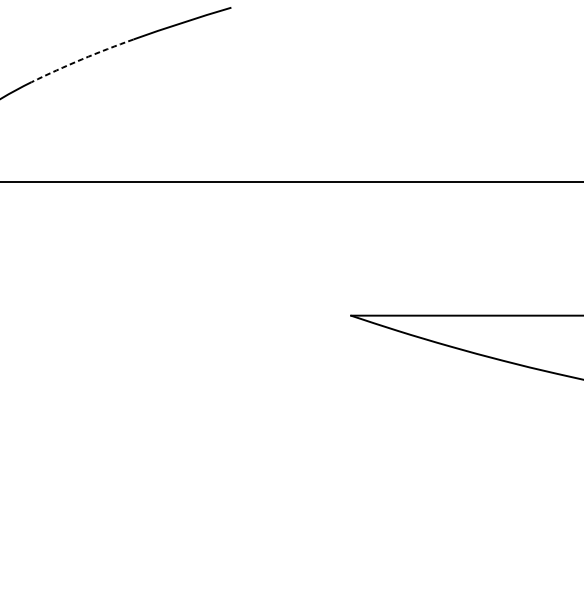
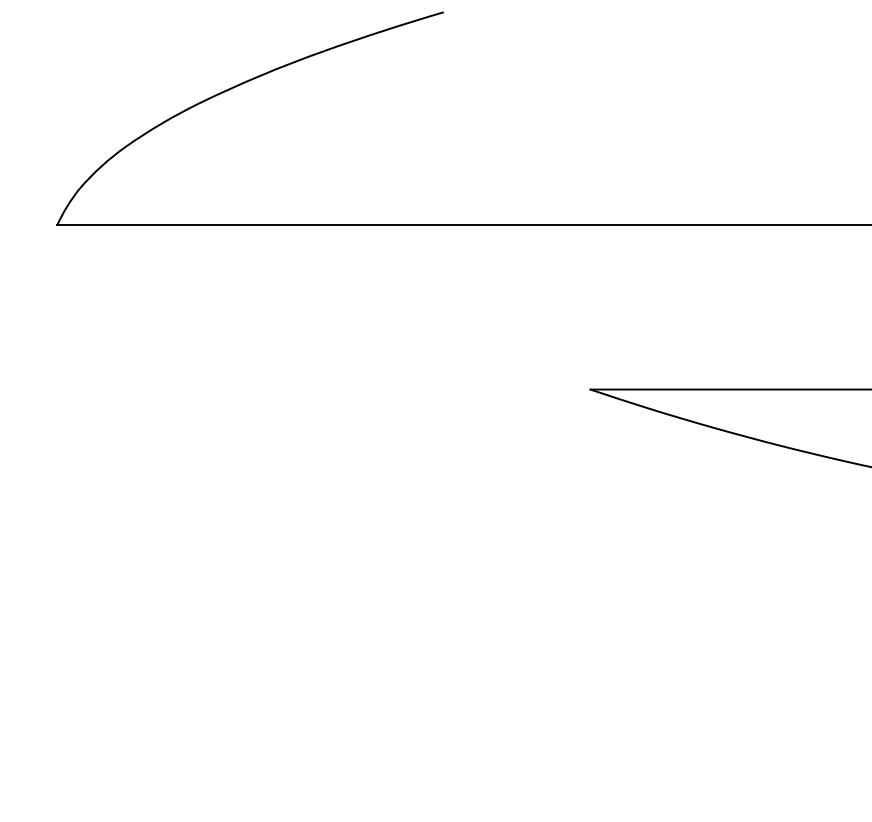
arc: (81, 59) -> (260, 75), dashed -> solid

